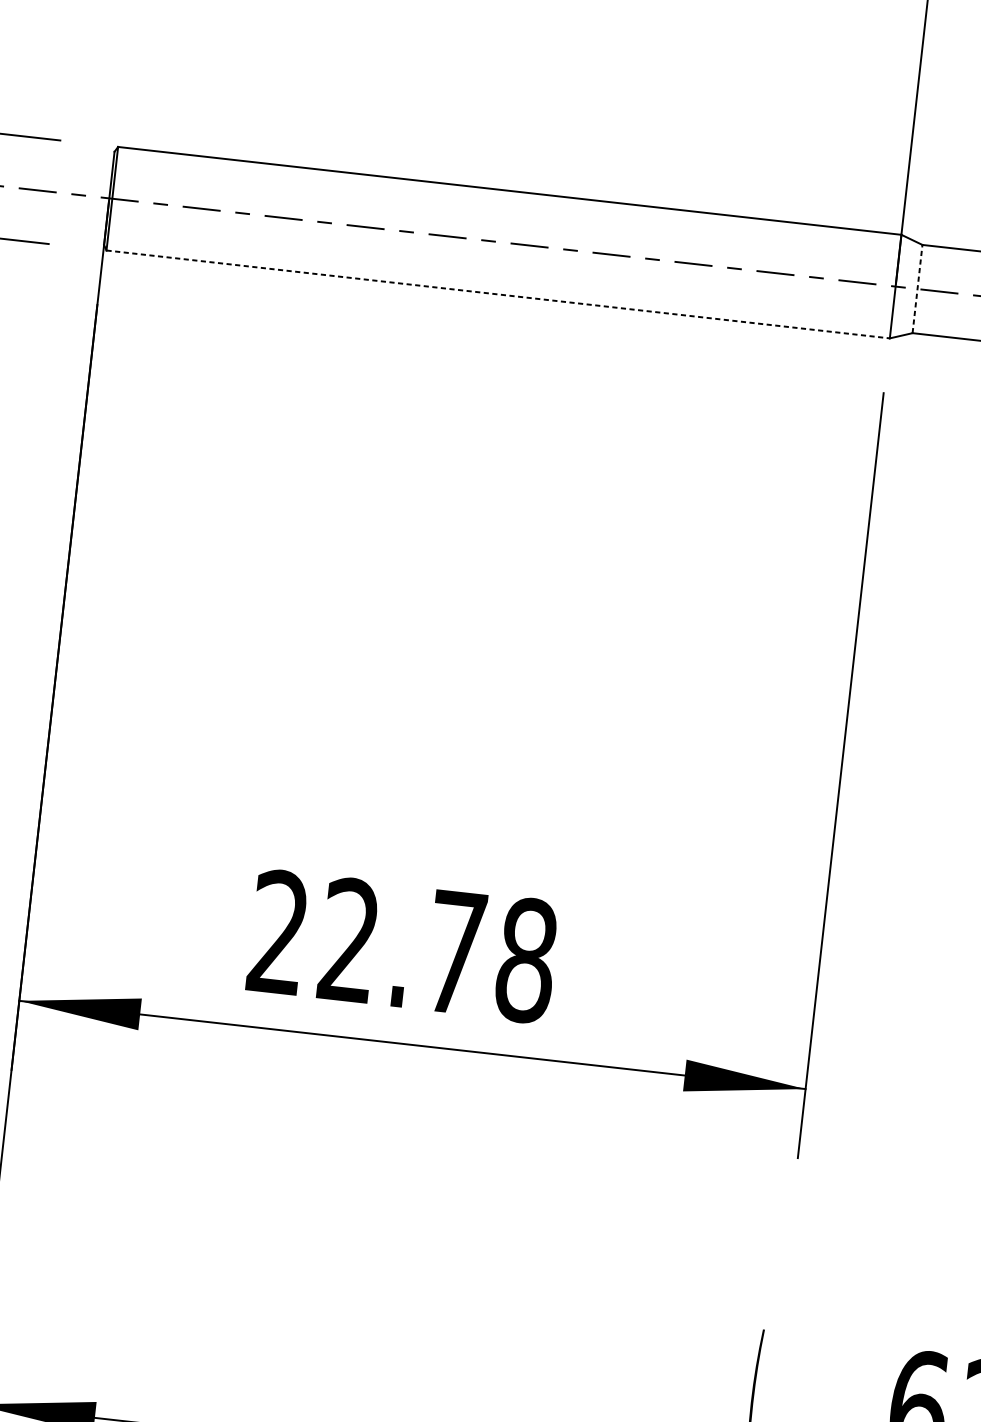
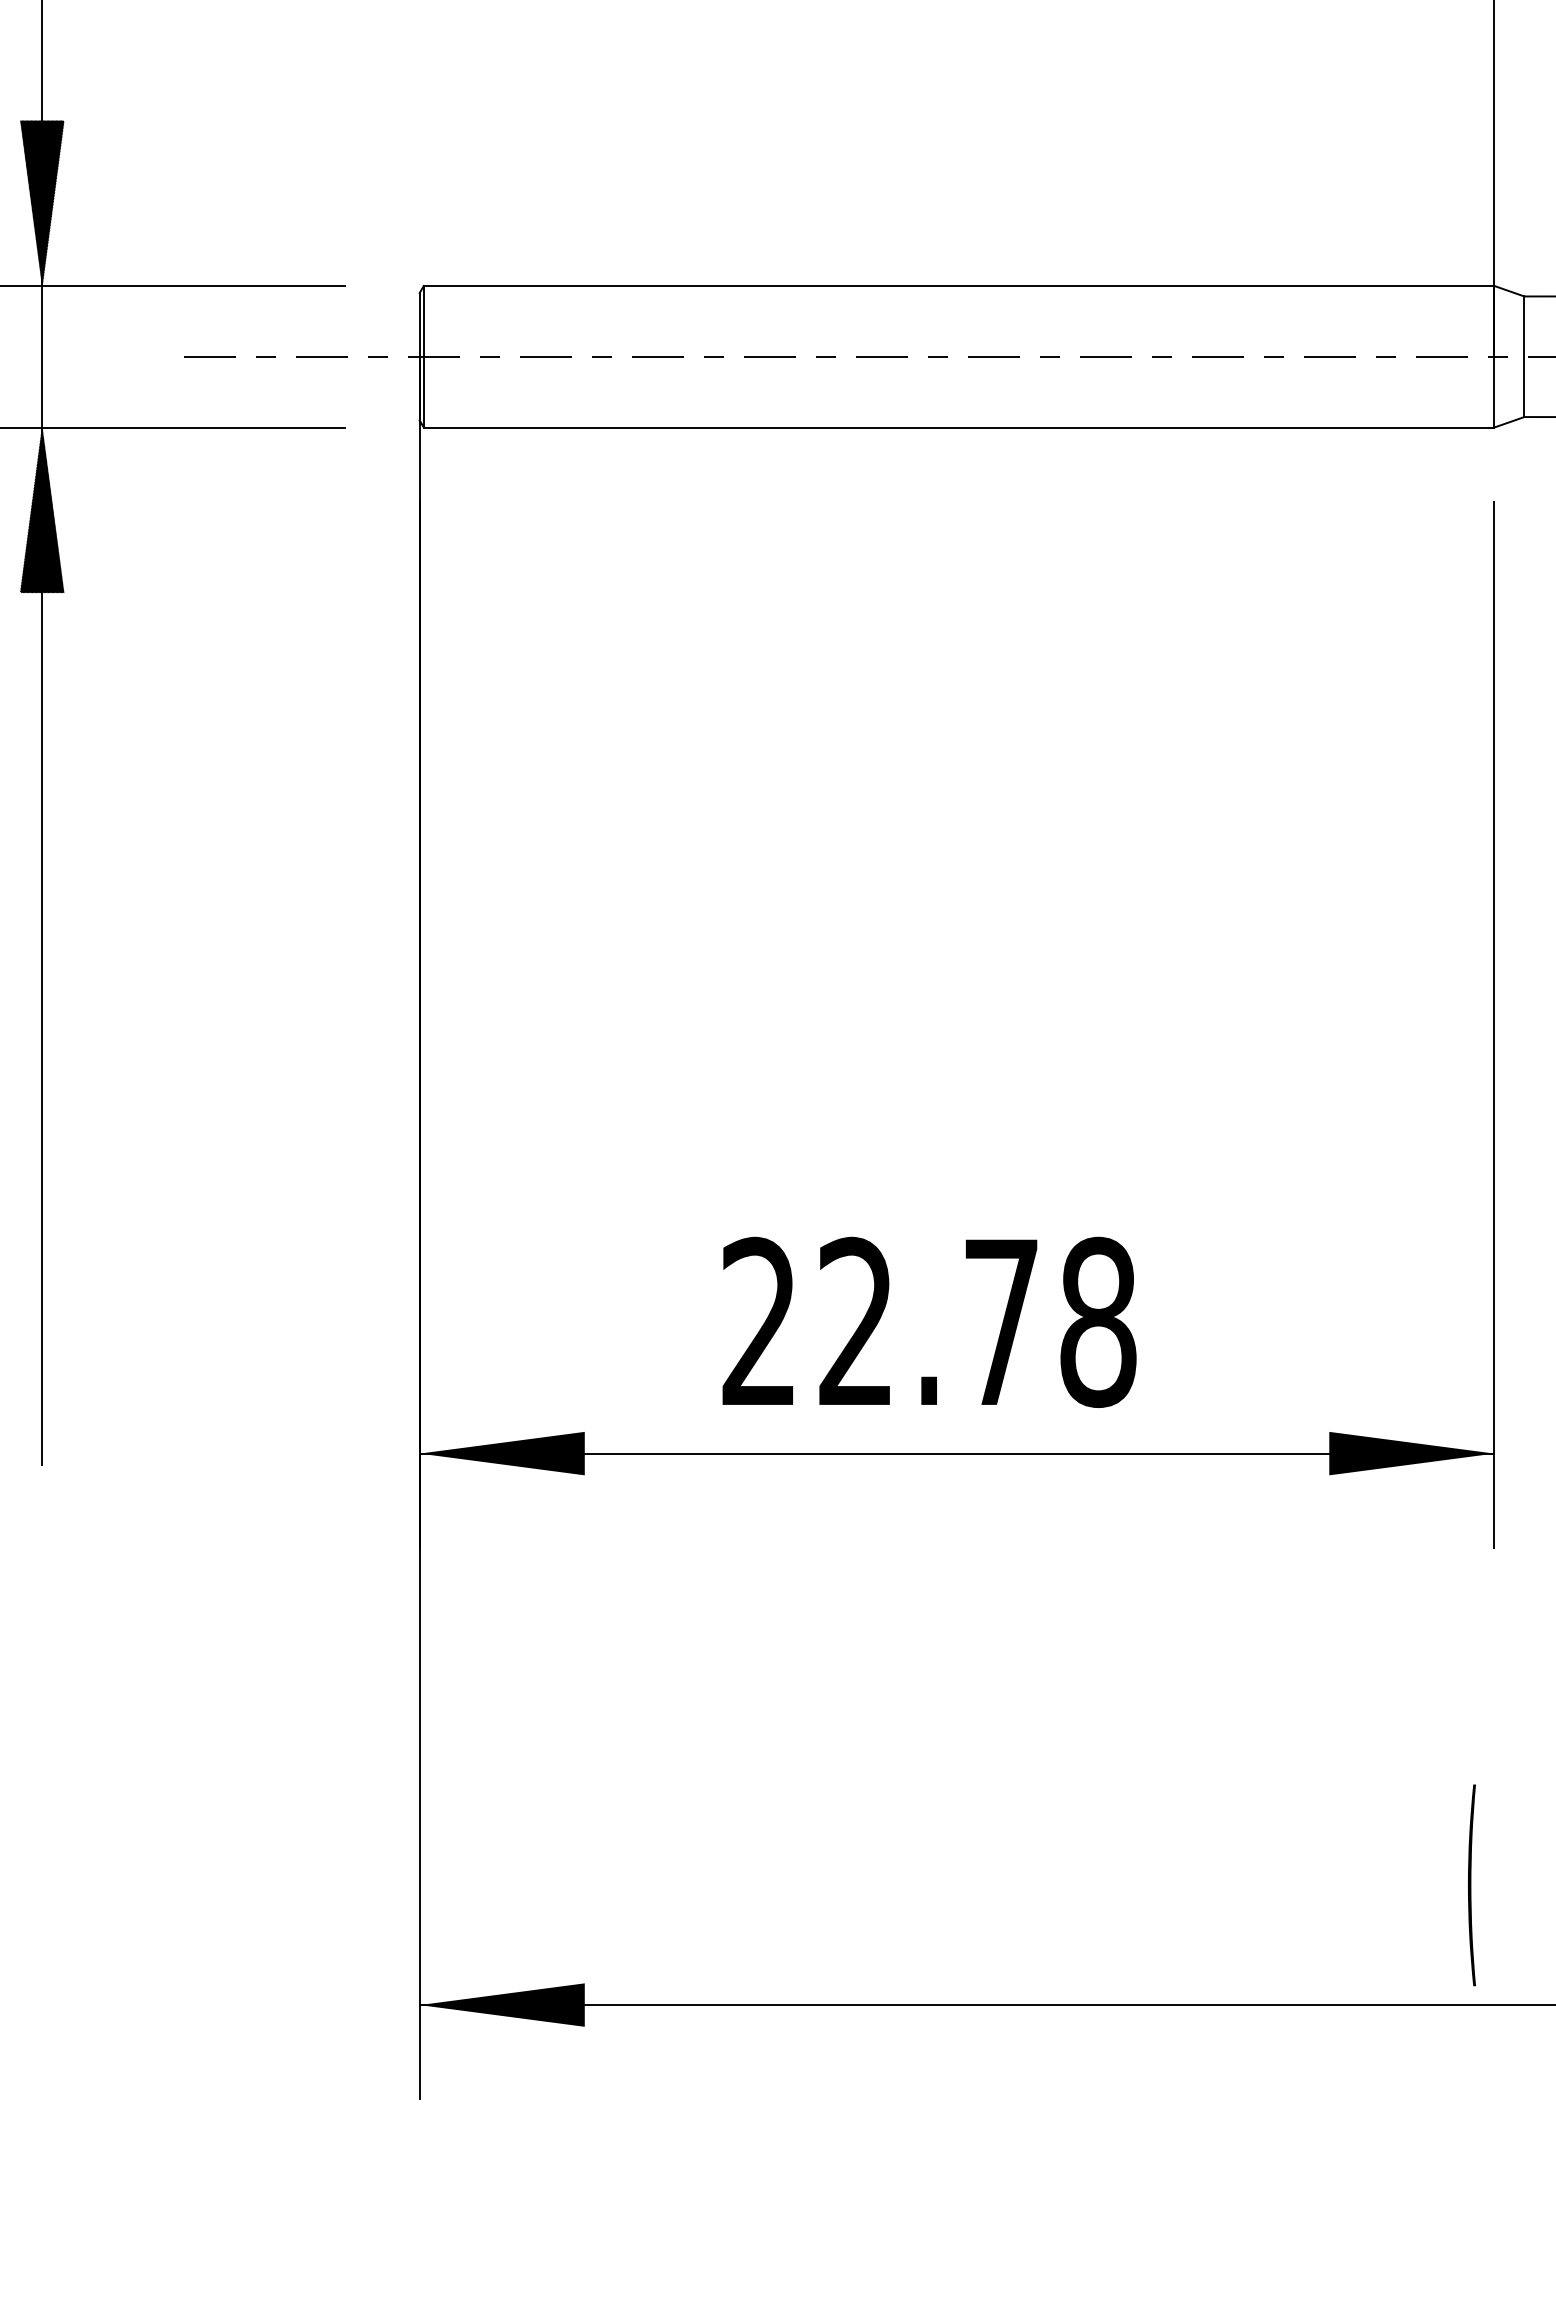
line: (917, 288) -> (1524, 356), dashed -> solid
line: (498, 294) -> (959, 427), dashed -> solid

